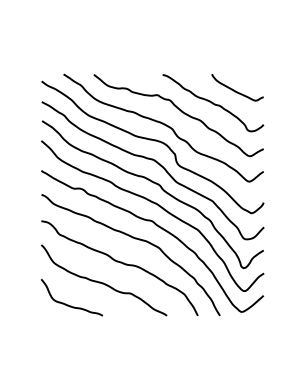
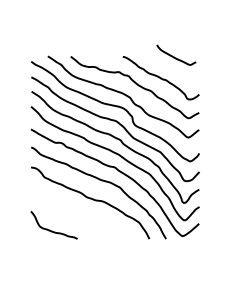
curve: (234, 89) -> (174, 56), moved
curve: (103, 282) -> (78, 213), removed

